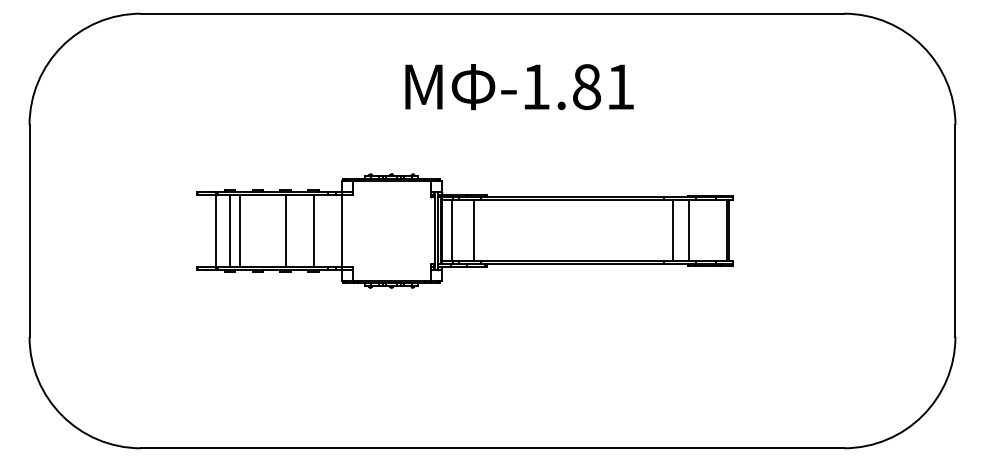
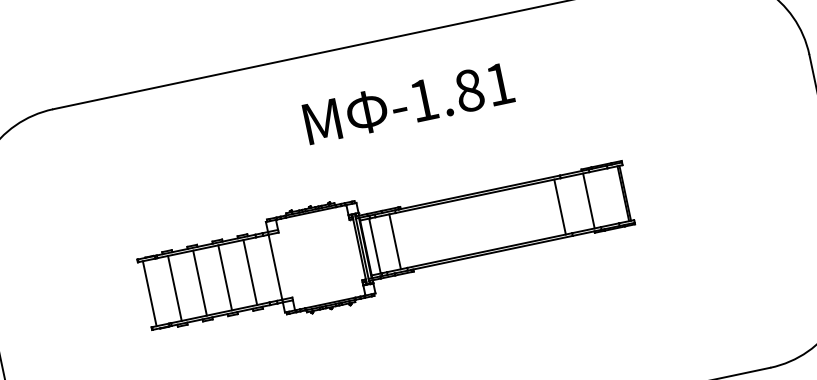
line: (216, 230) -> (149, 293), moved
line: (239, 230) -> (199, 282), moved
line: (672, 230) -> (559, 206), moved

